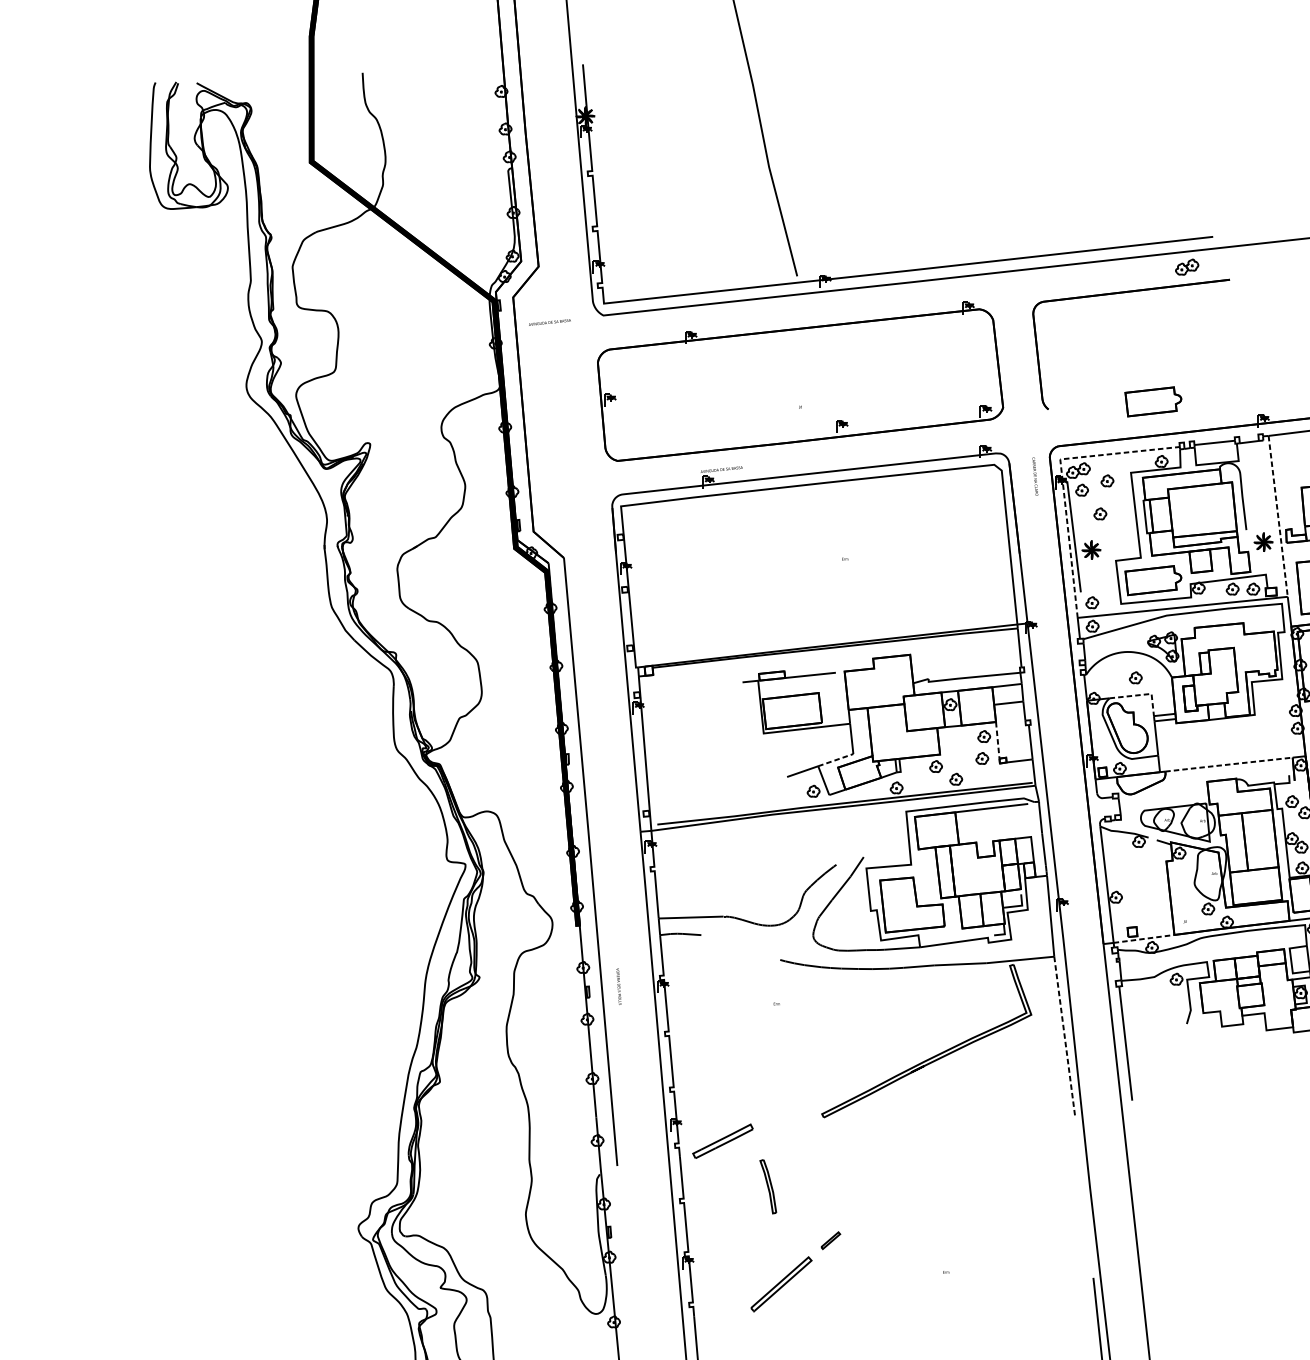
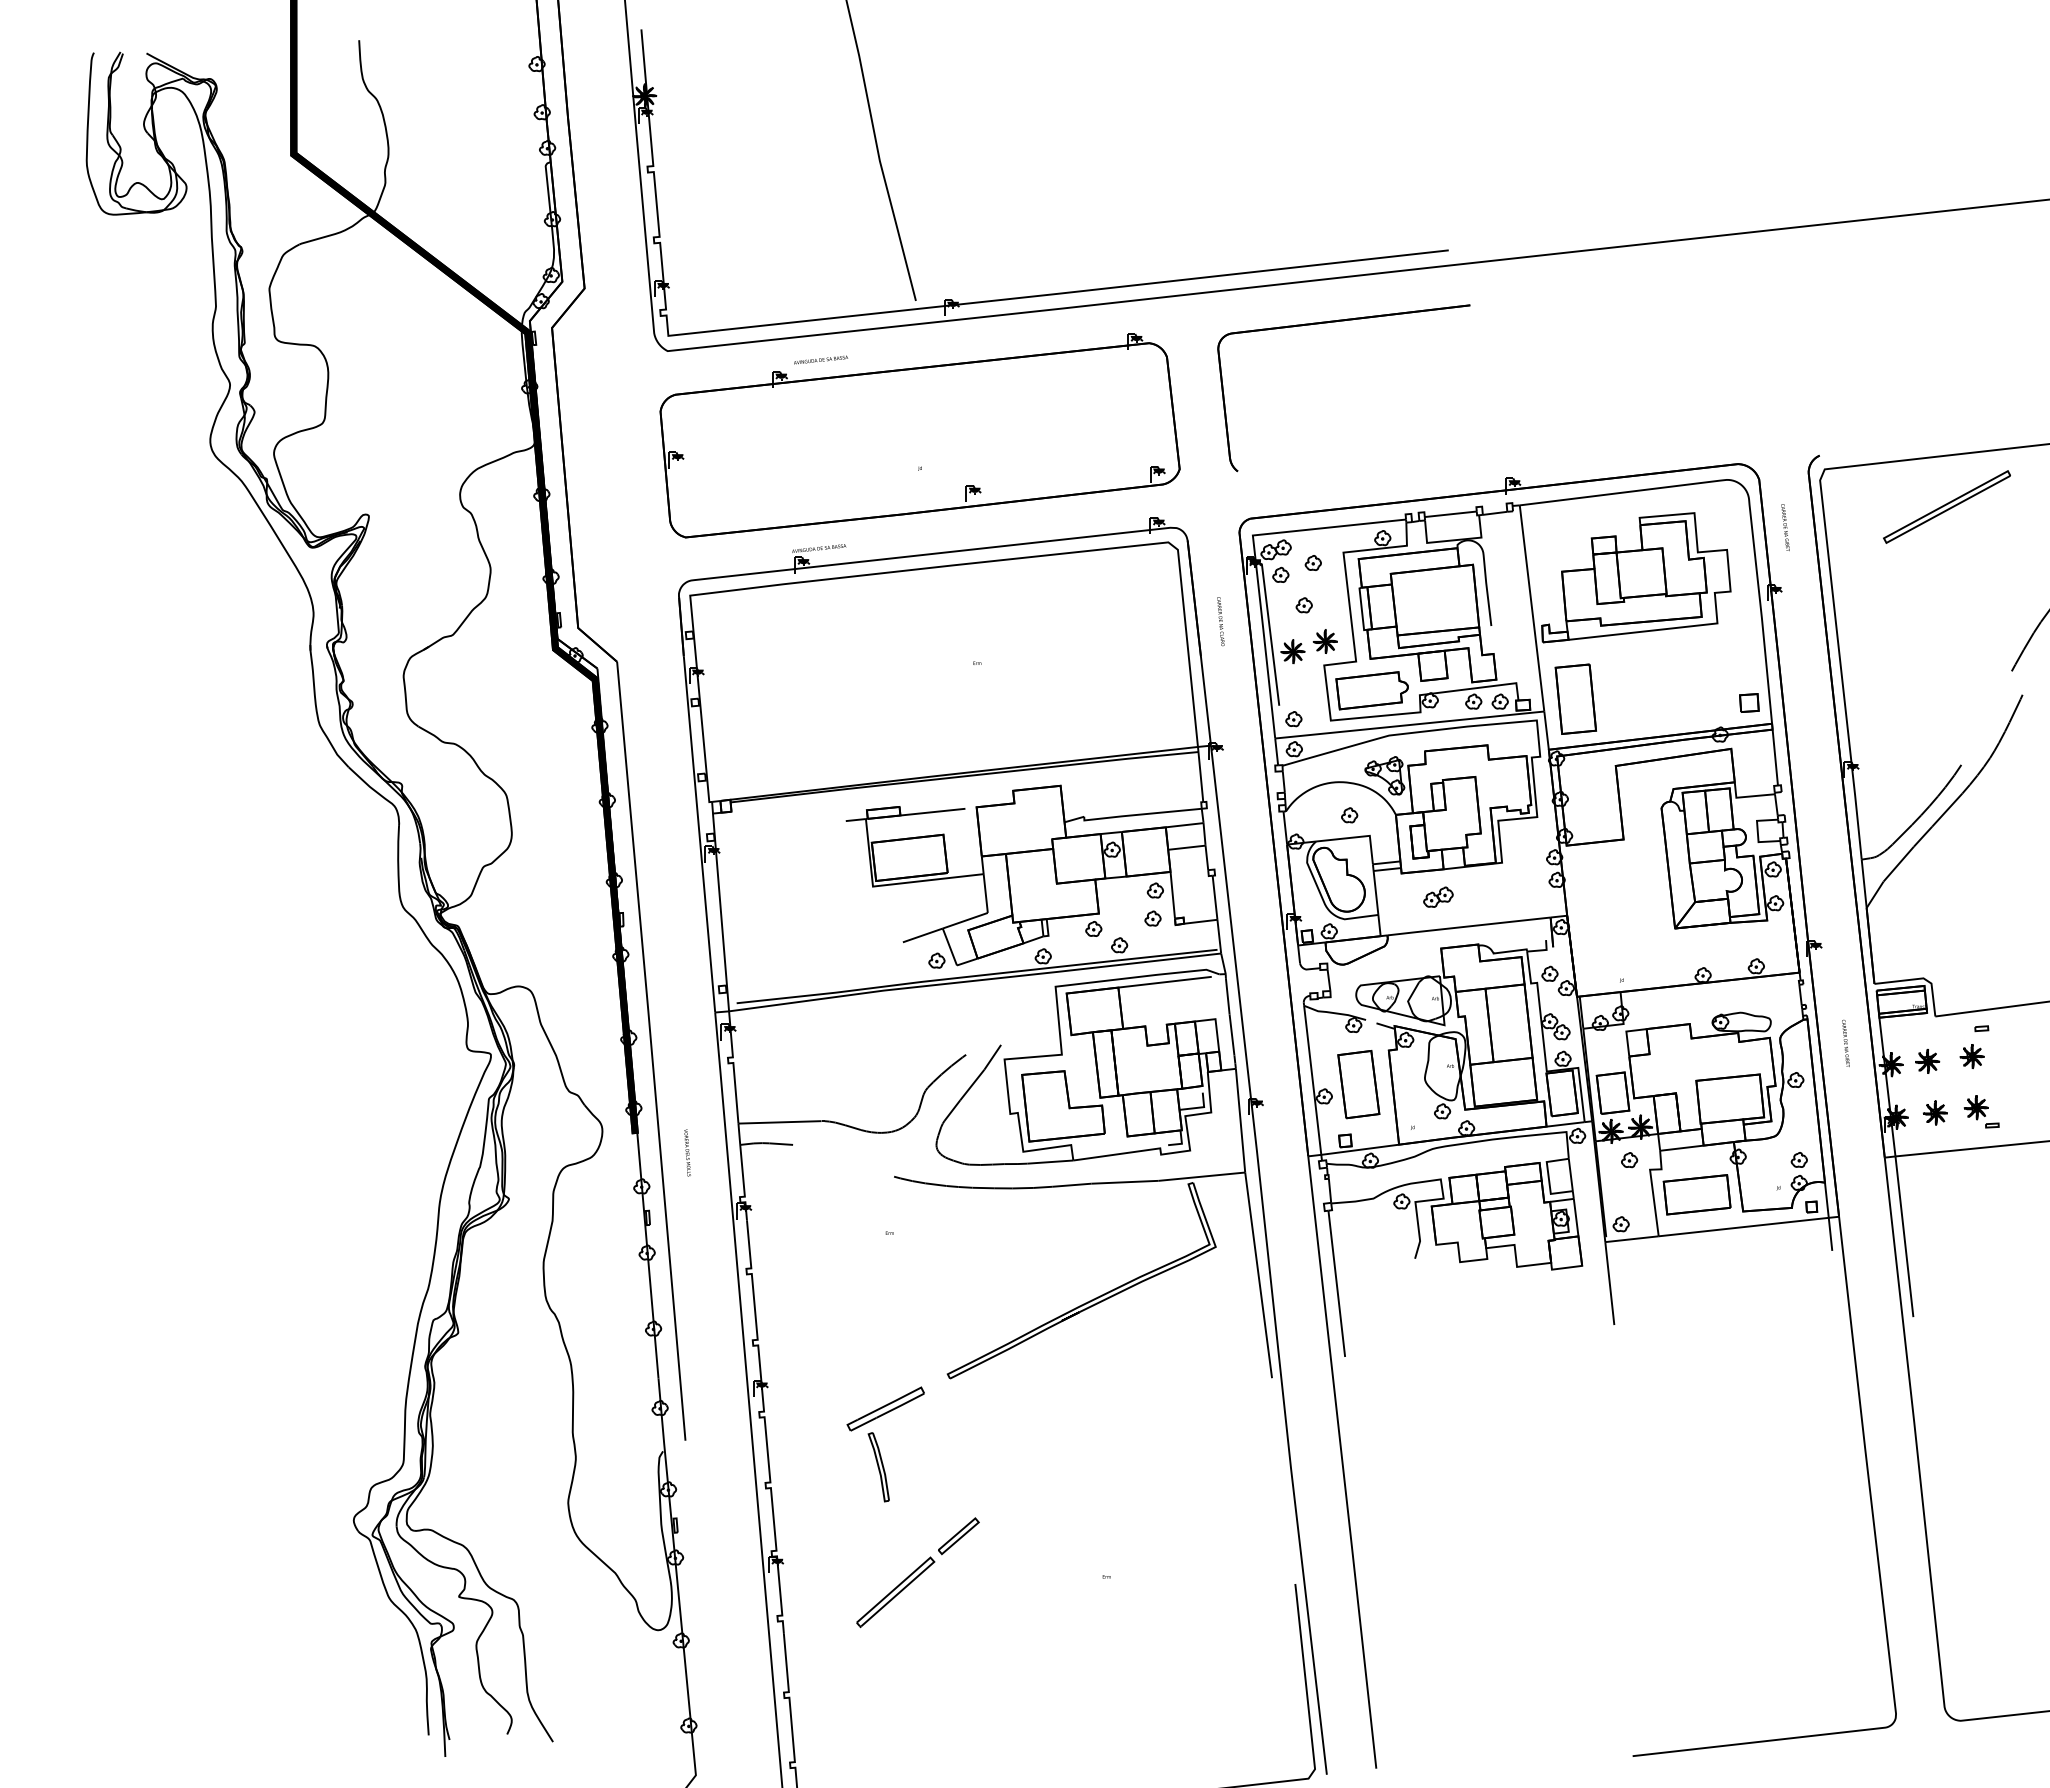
part: (1187, 266) -> (1438, 896), moved
text: (550, 322) -> (821, 359), moved
part: (1152, 401) -> (1371, 461), removed
text: (1035, 476) -> (1220, 621), moved
line: (1062, 478) -> (1255, 560), dashed -> solid
line: (1278, 516) -> (1532, 608), dashed -> solid
part: (1262, 542) -> (1324, 641), moved
line: (1142, 695) -> (1358, 837), dashed -> solid
line: (997, 740) -> (1172, 895), dashed -> solid
line: (835, 759) -> (965, 920), dashed -> solid
line: (1228, 764) -> (1468, 926), dashed -> solid
part: (1142, 887) -> (1358, 1084), added
line: (1144, 938) -> (1360, 1149), dashed -> solid
text: (618, 986) -> (687, 1152), moved
line: (1064, 1037) -> (1258, 1276), dashed -> solid
part: (722, 1140) -> (885, 1408), moved
part: (830, 1240) -> (958, 1536), size x1.67

